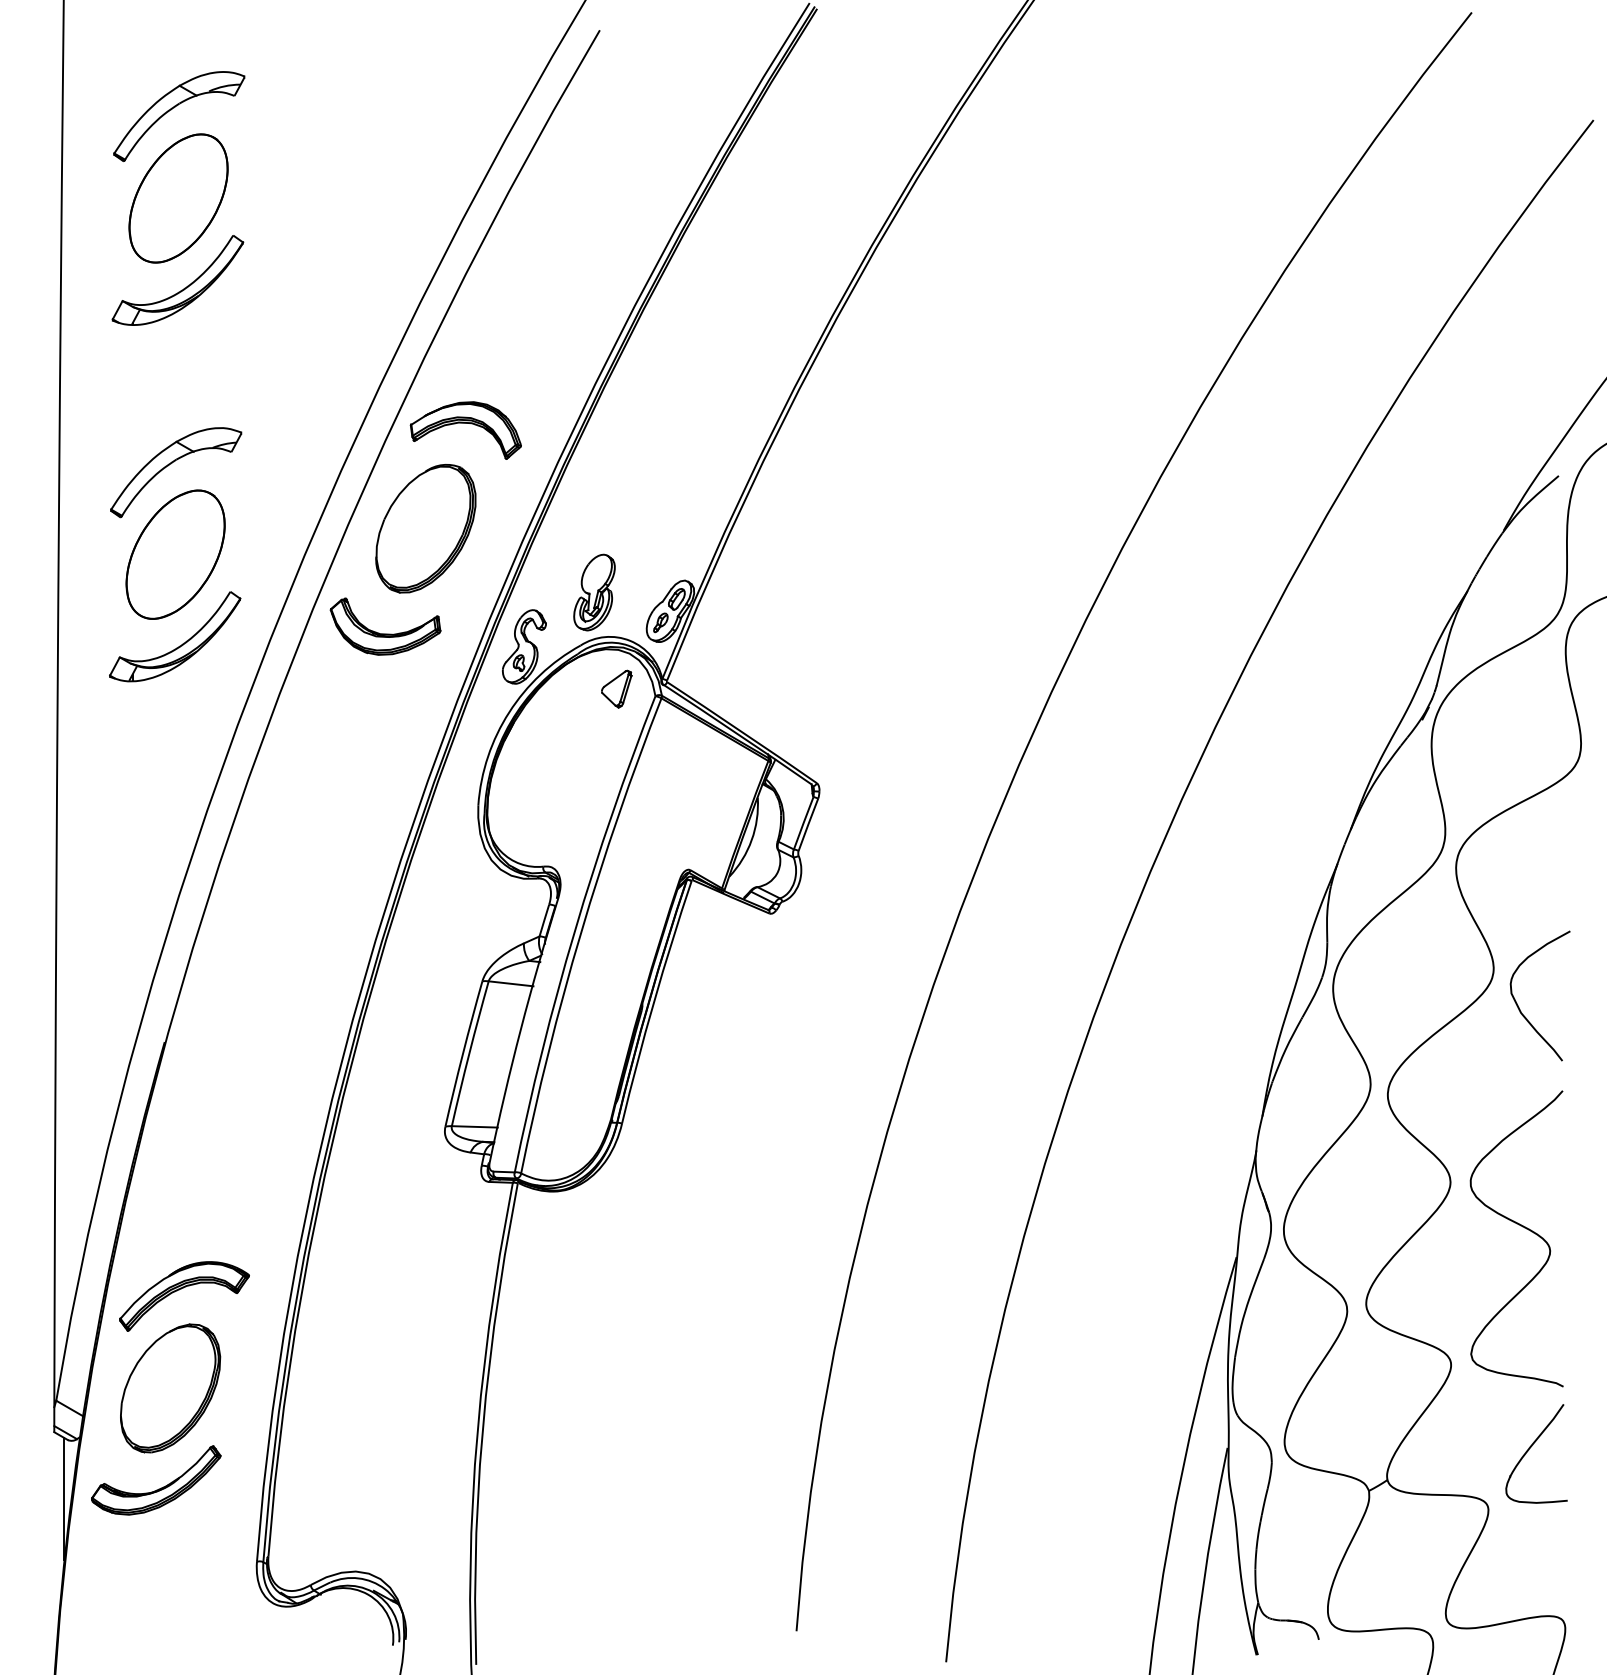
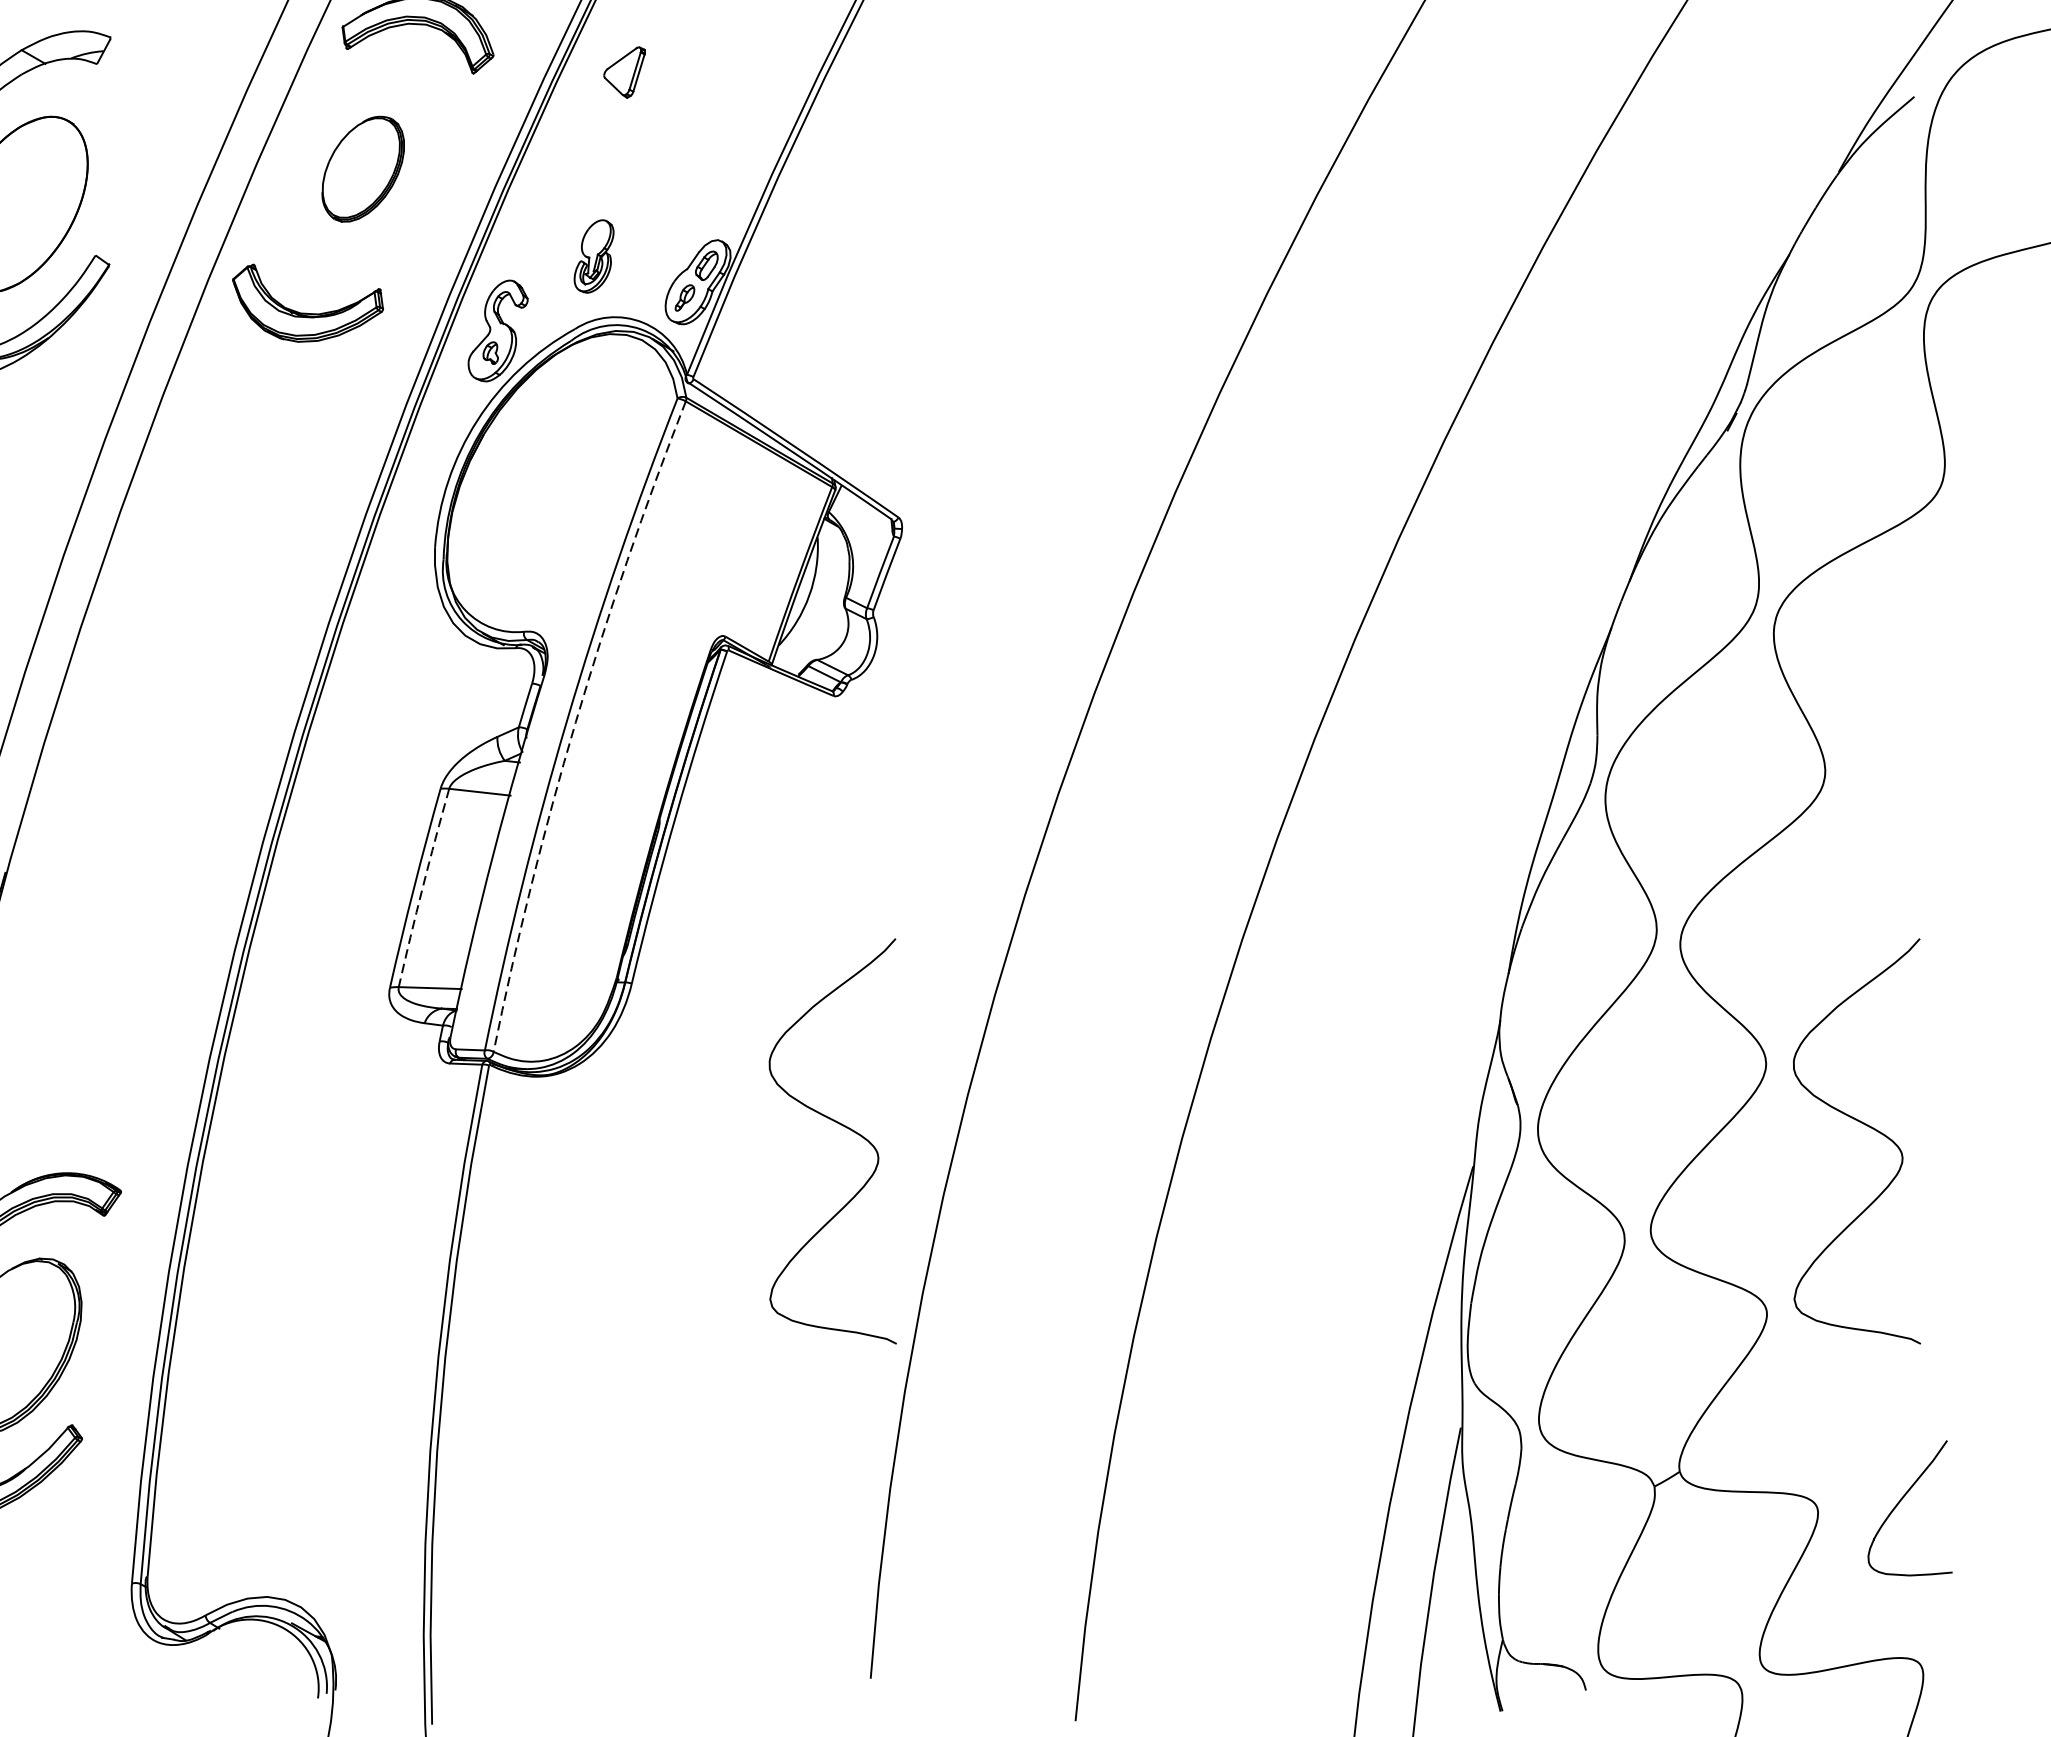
part: (425, 528) -> (362, 168), size x0.6
part: (594, 592) -> (594, 256), size x0.7
part: (616, 688) -> (624, 71), moved
arc: (581, 932) -> (576, 721), solid -> dashed
curve: (1518, 1005) -> (1859, 821), removed
arc: (469, 1053) -> (422, 887), solid -> dashed
curve: (774, 1227) -> (840, 1125), added
curve: (1531, 1447) -> (1903, 1499), moved

